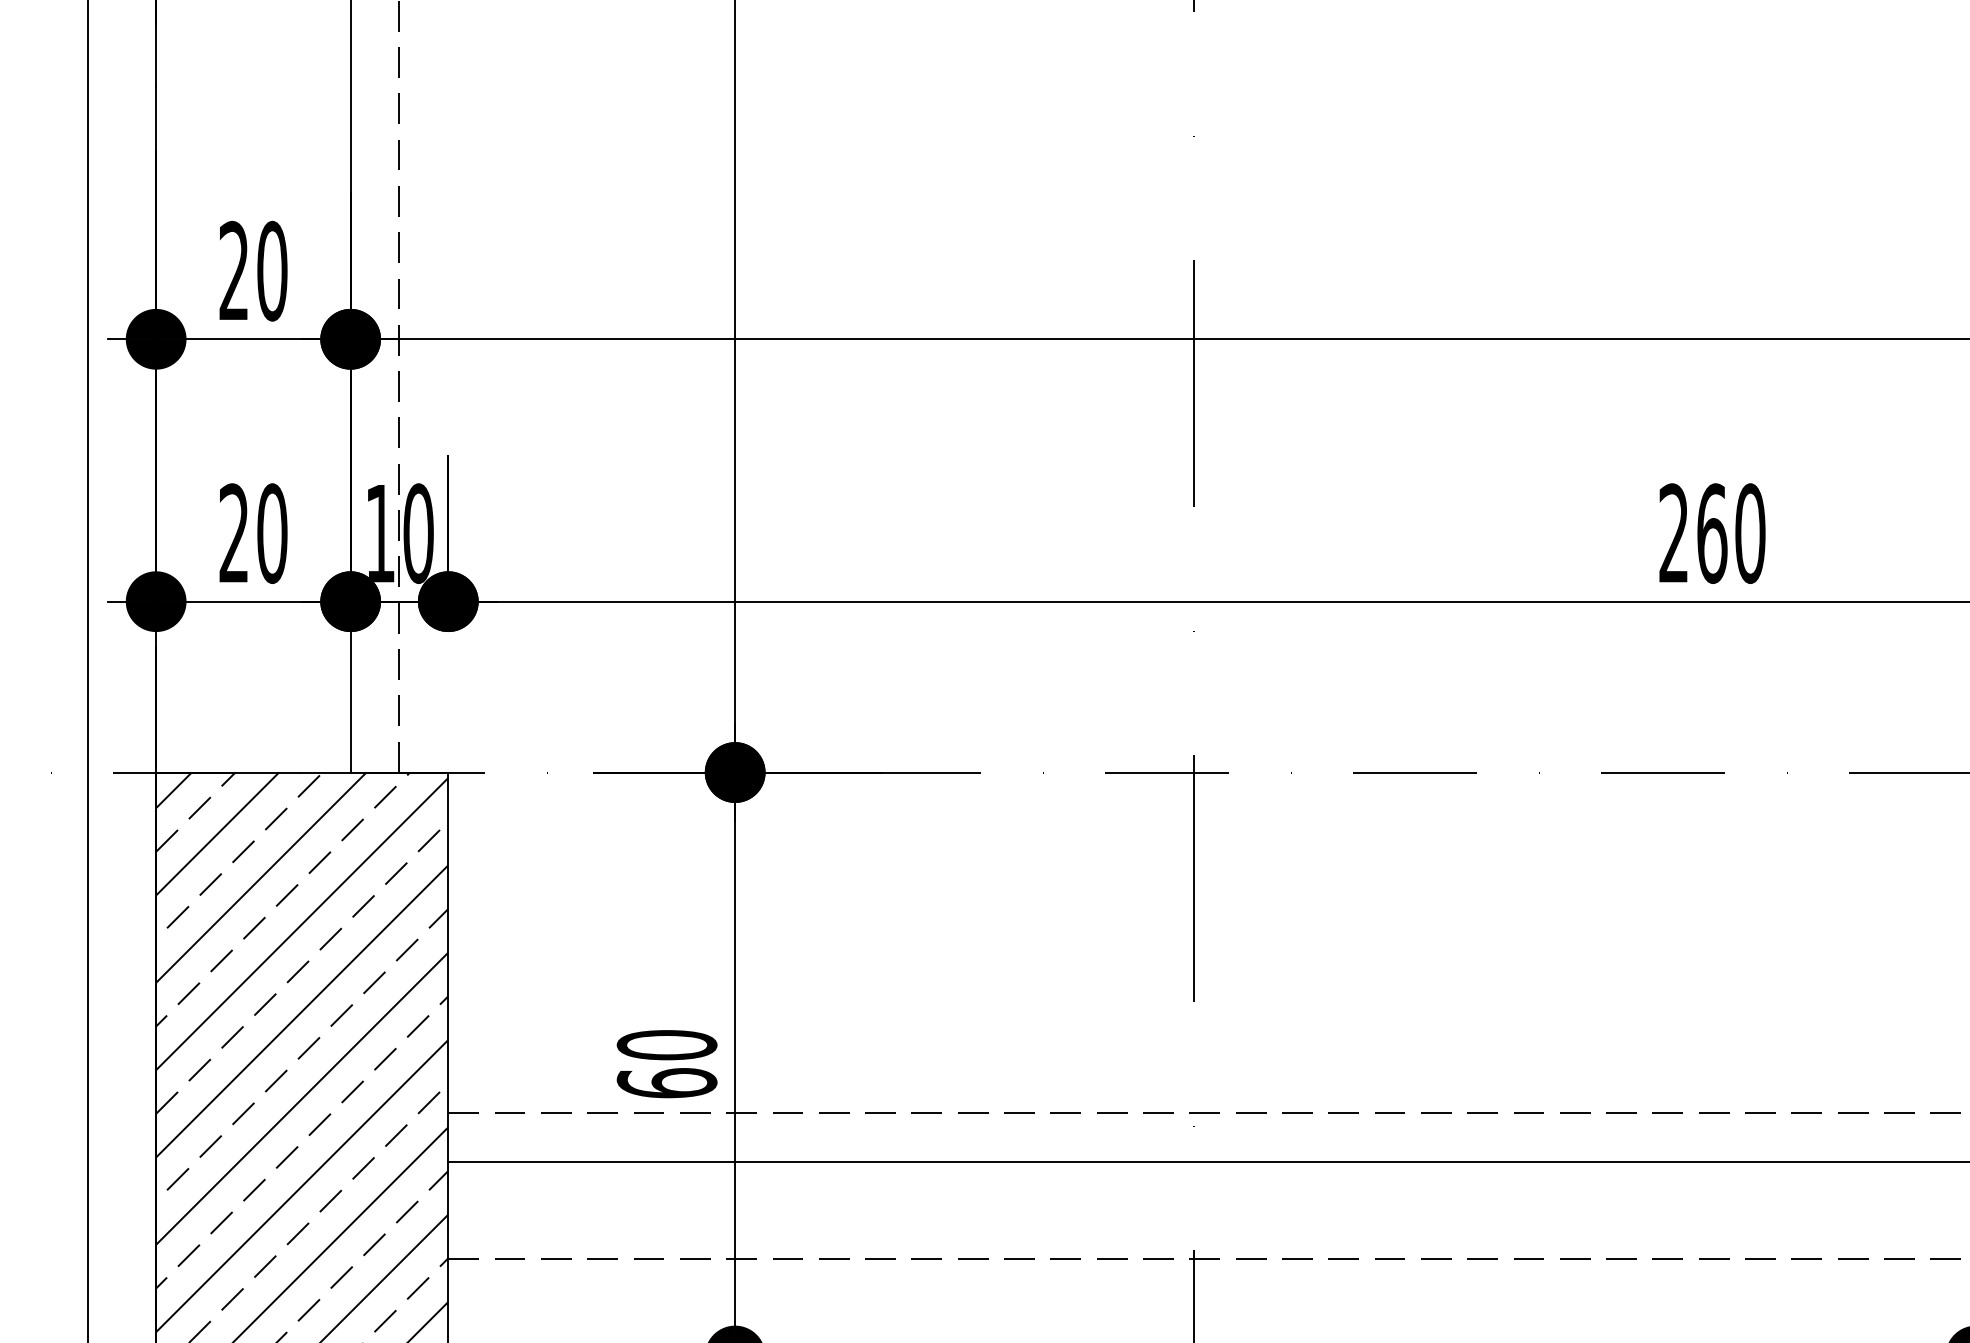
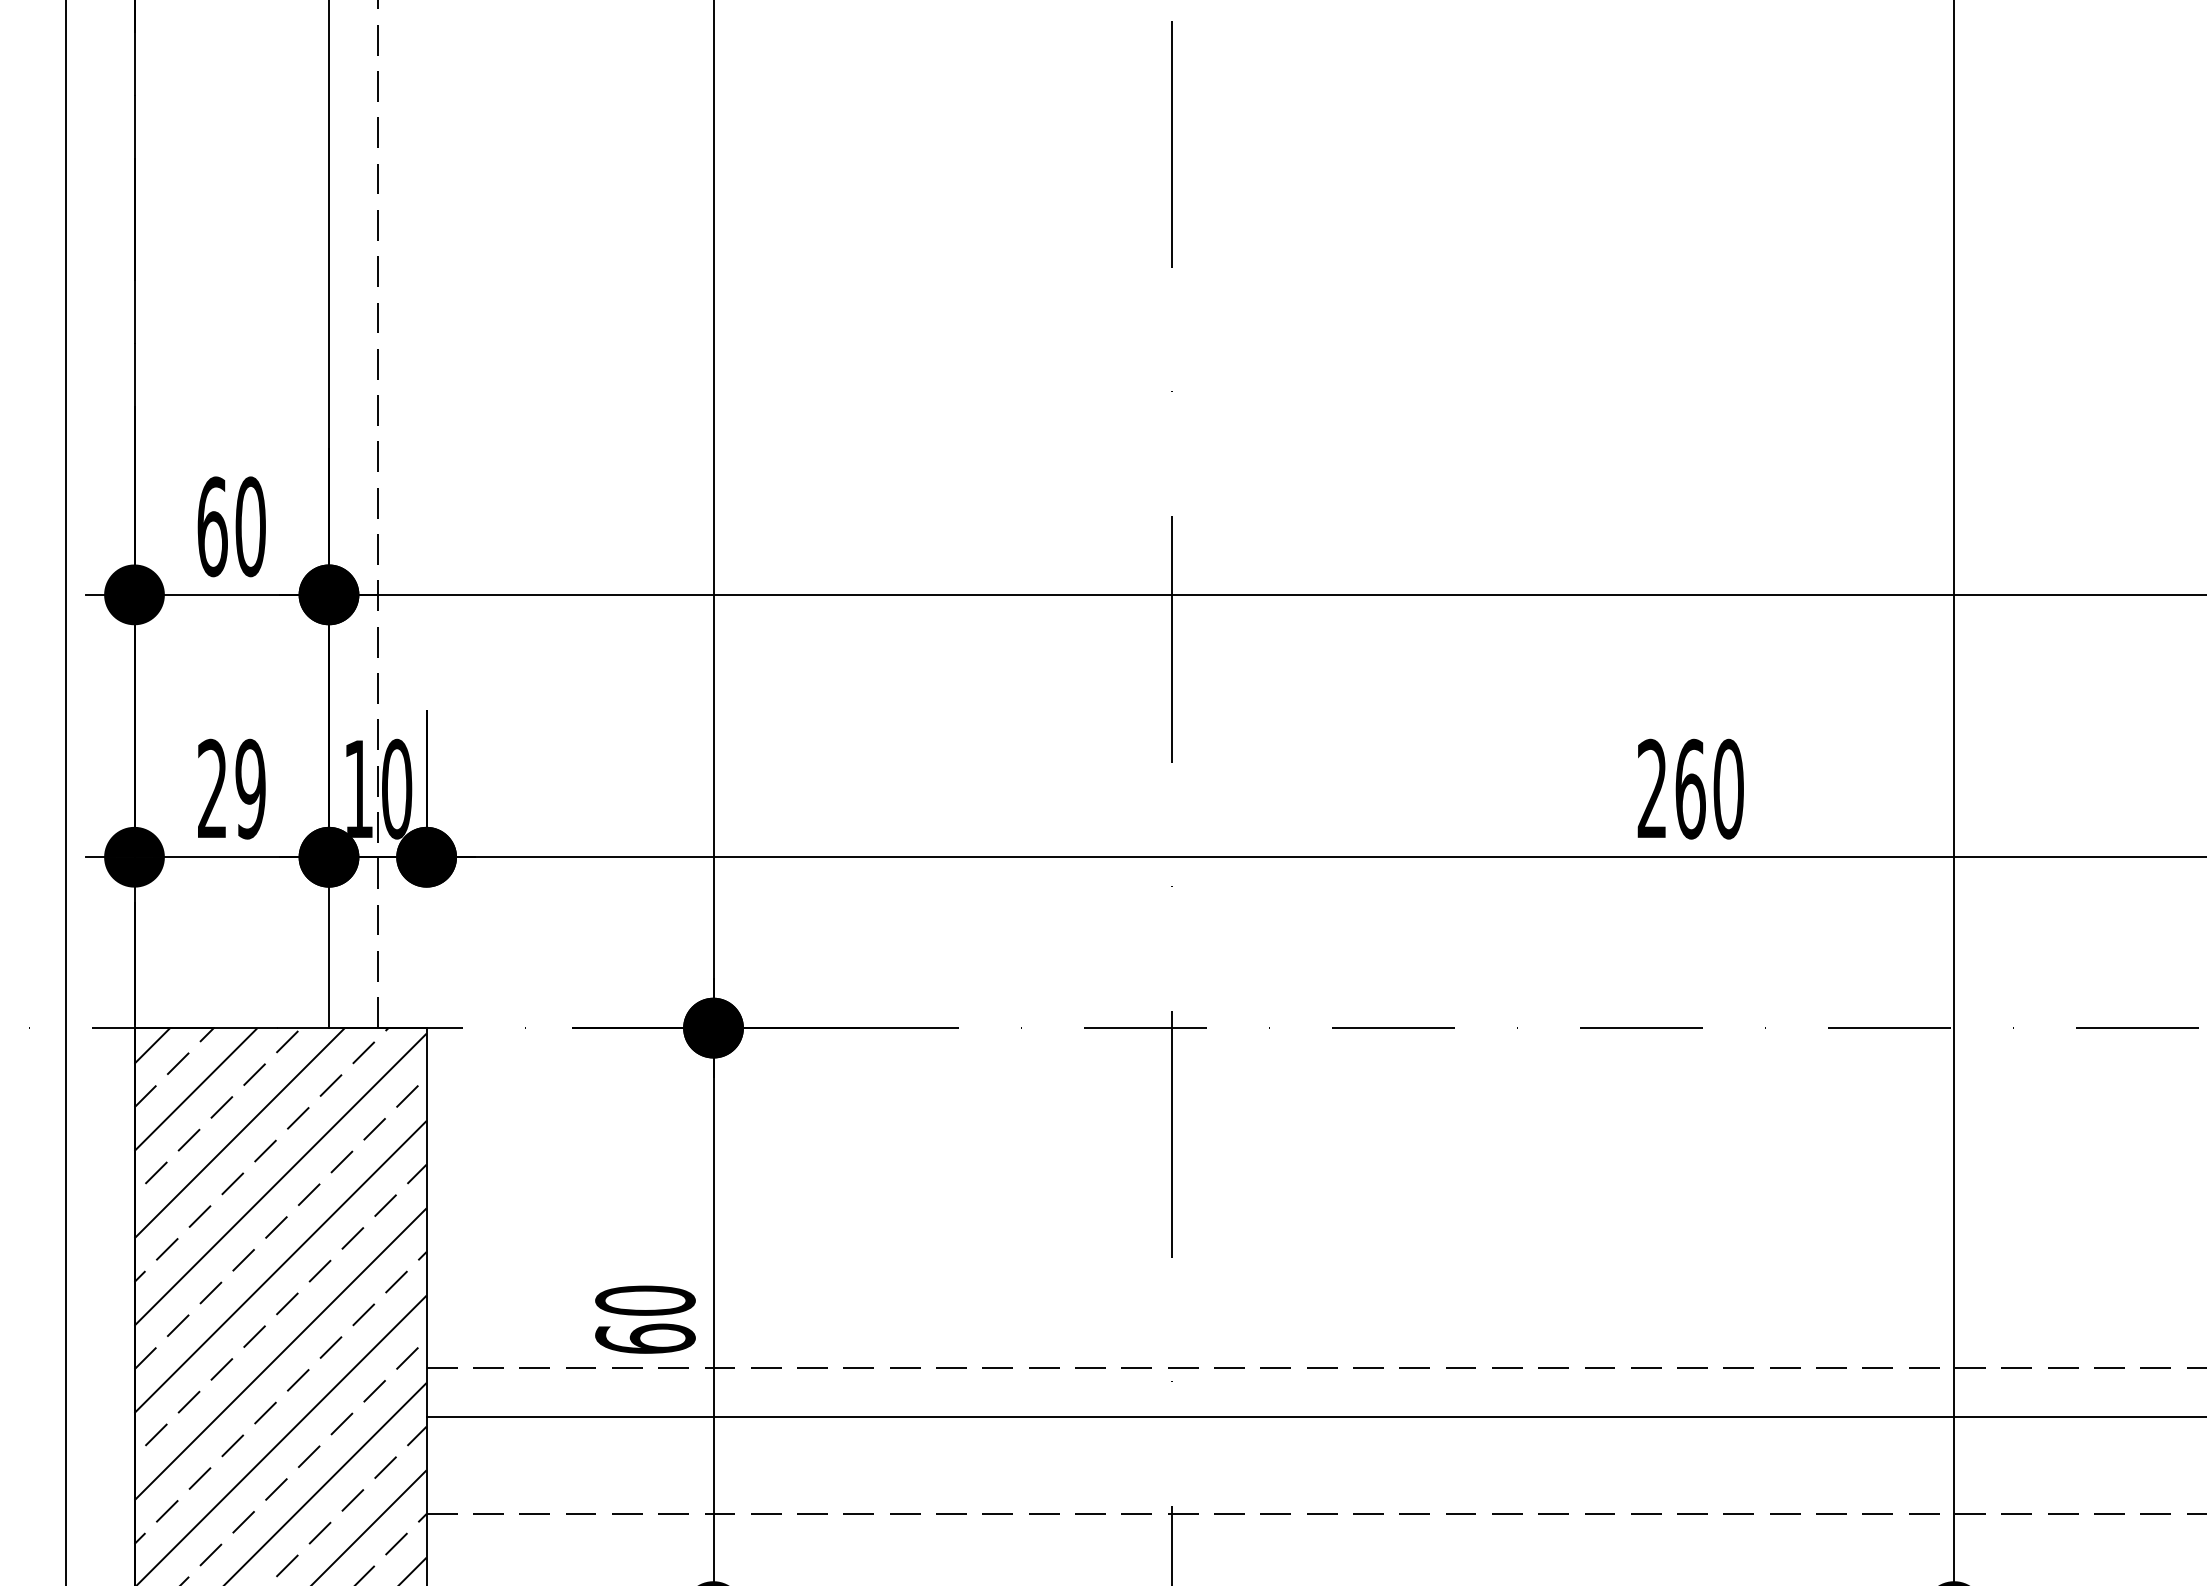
text: (234, 270) -> (212, 526), 20 -> 60
text: (272, 532) -> (250, 788), 20 -> 29

